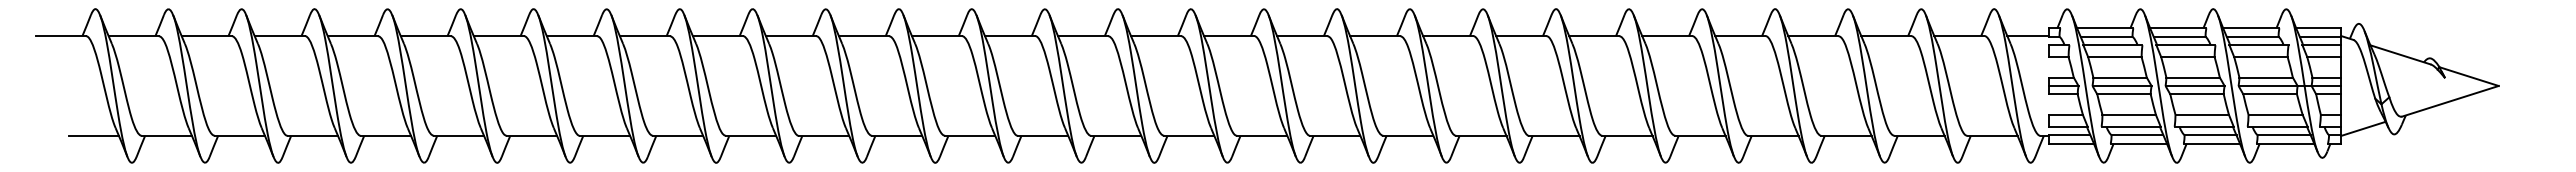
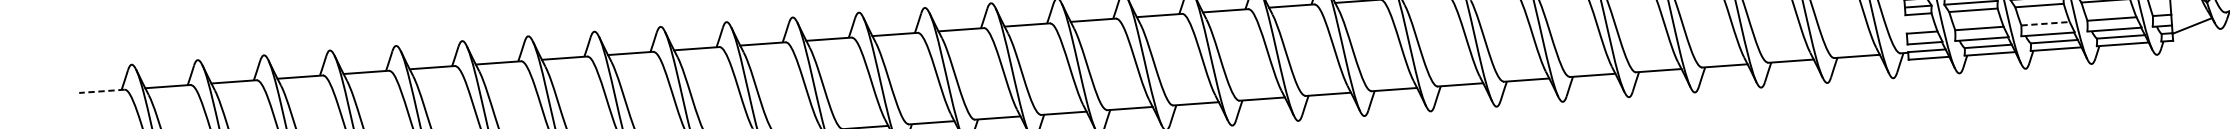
line: (60, 36) -> (101, 91), solid -> dashed
line: (2202, 114) -> (2045, 23), solid -> dashed

